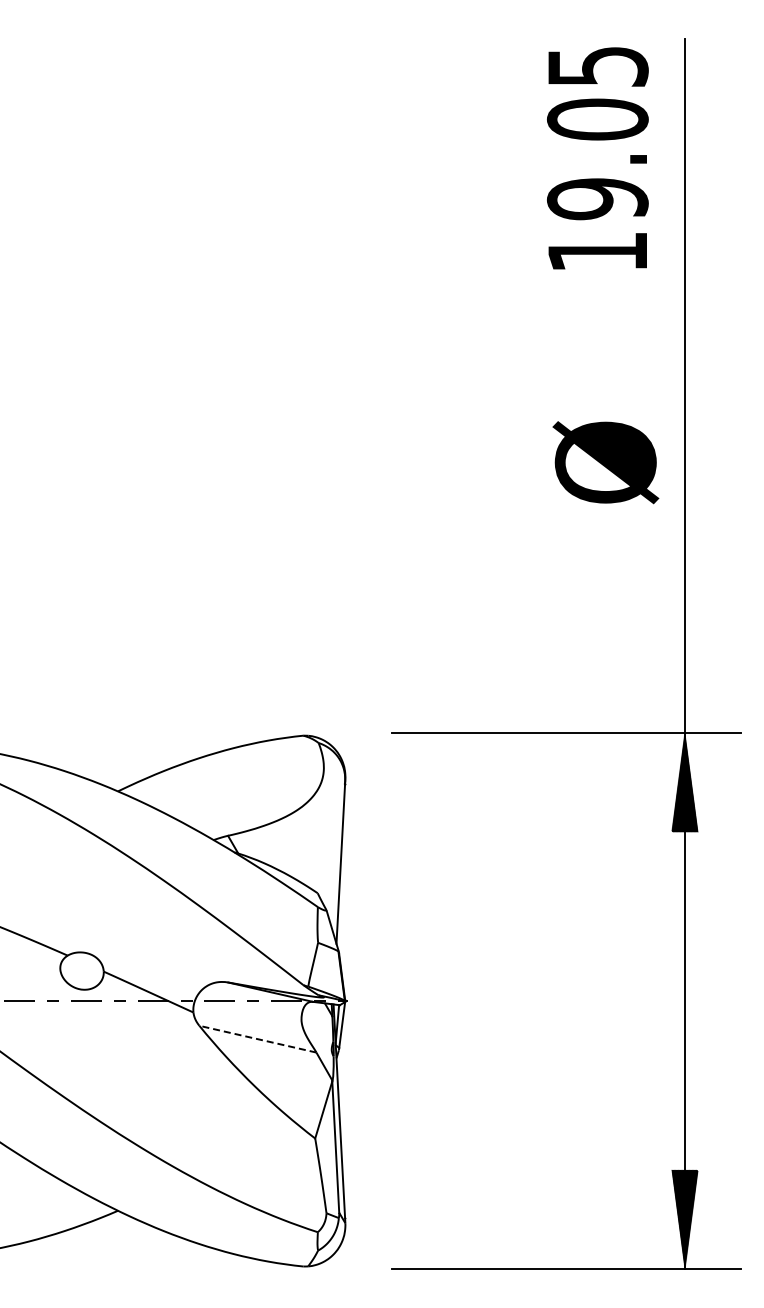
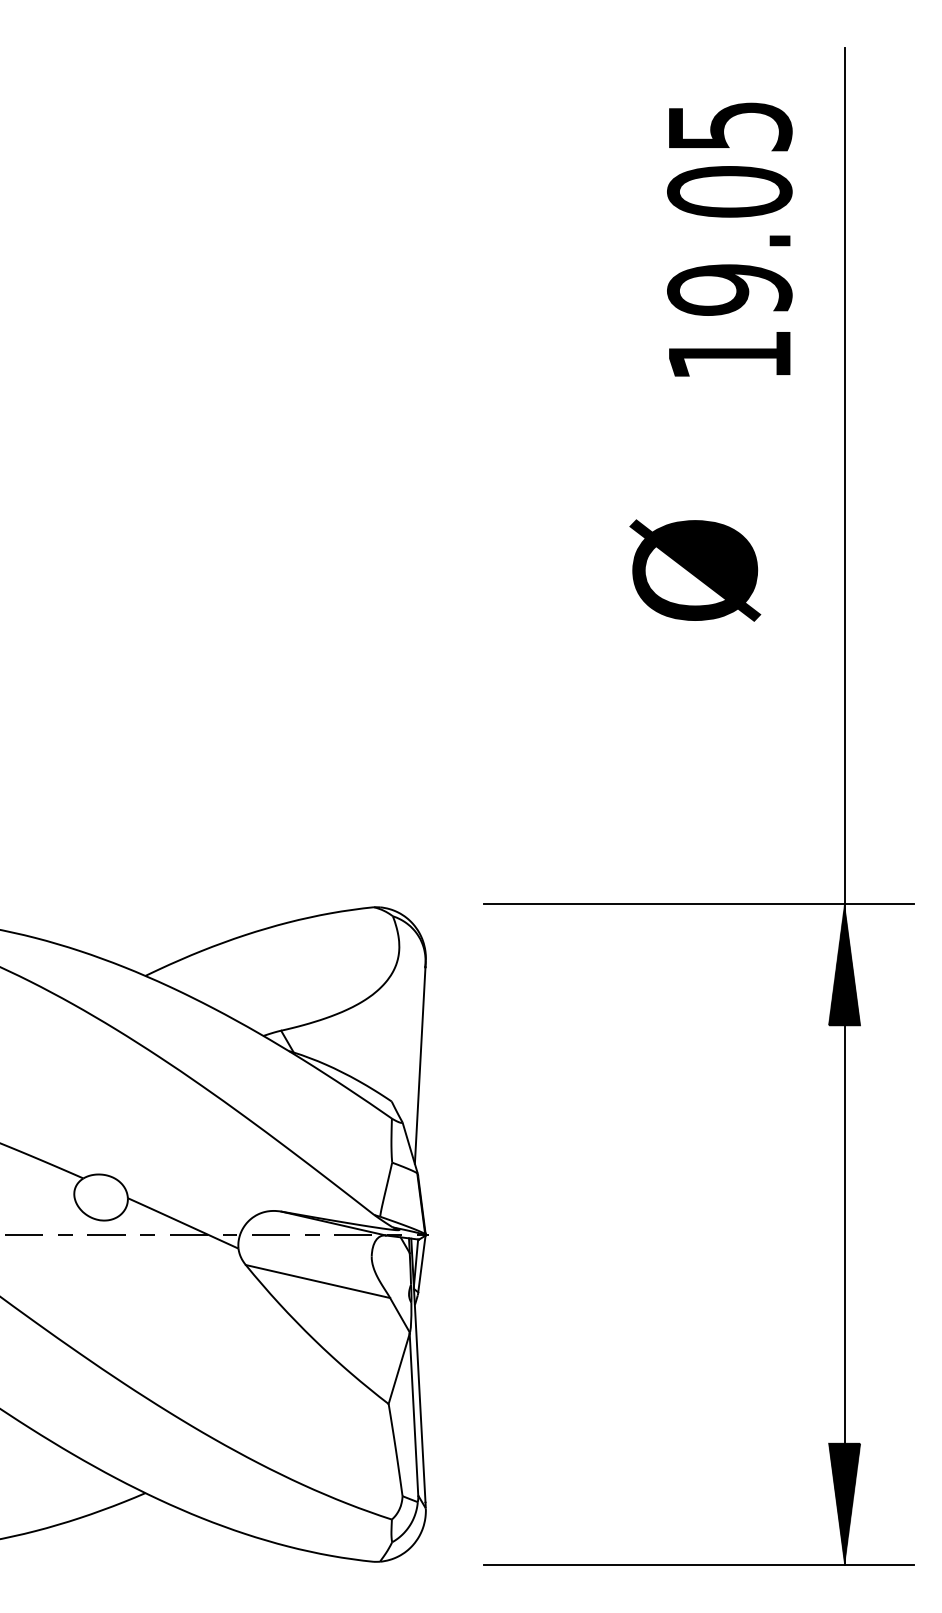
text: (597, 158) -> (729, 239), moved
text: (605, 462) -> (694, 570), moved
line: (257, 1039) -> (317, 1281), dashed -> solid

